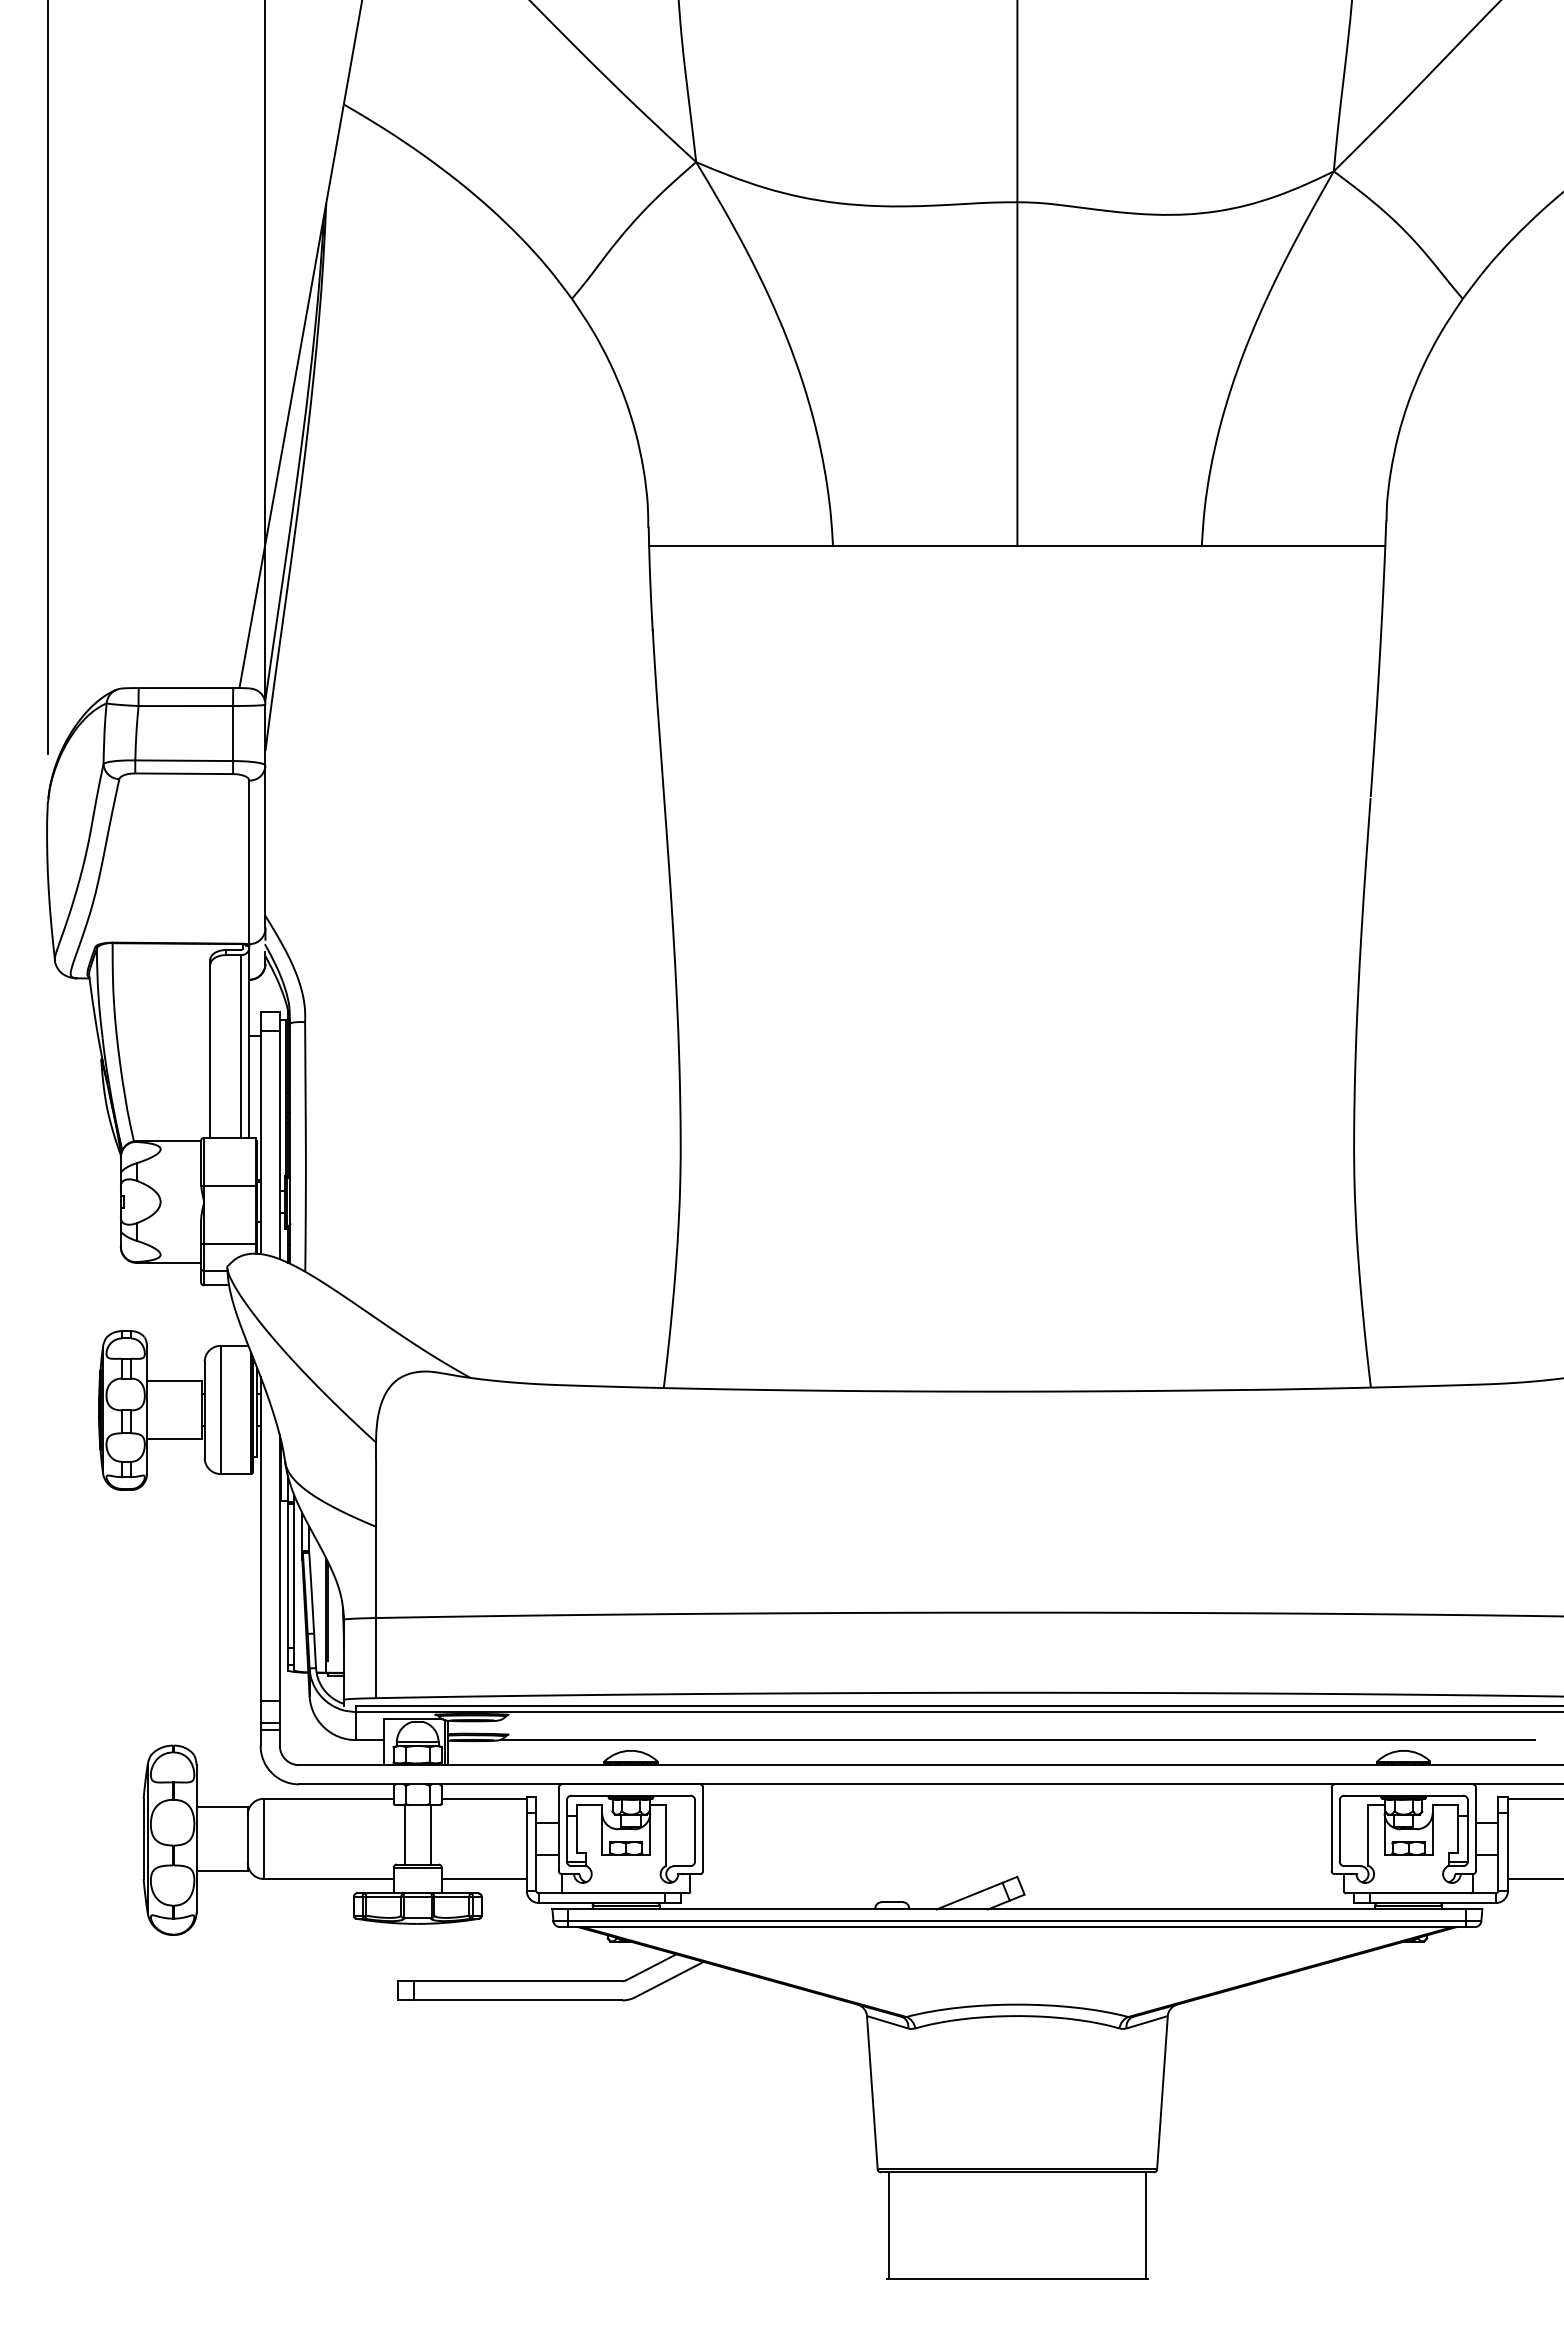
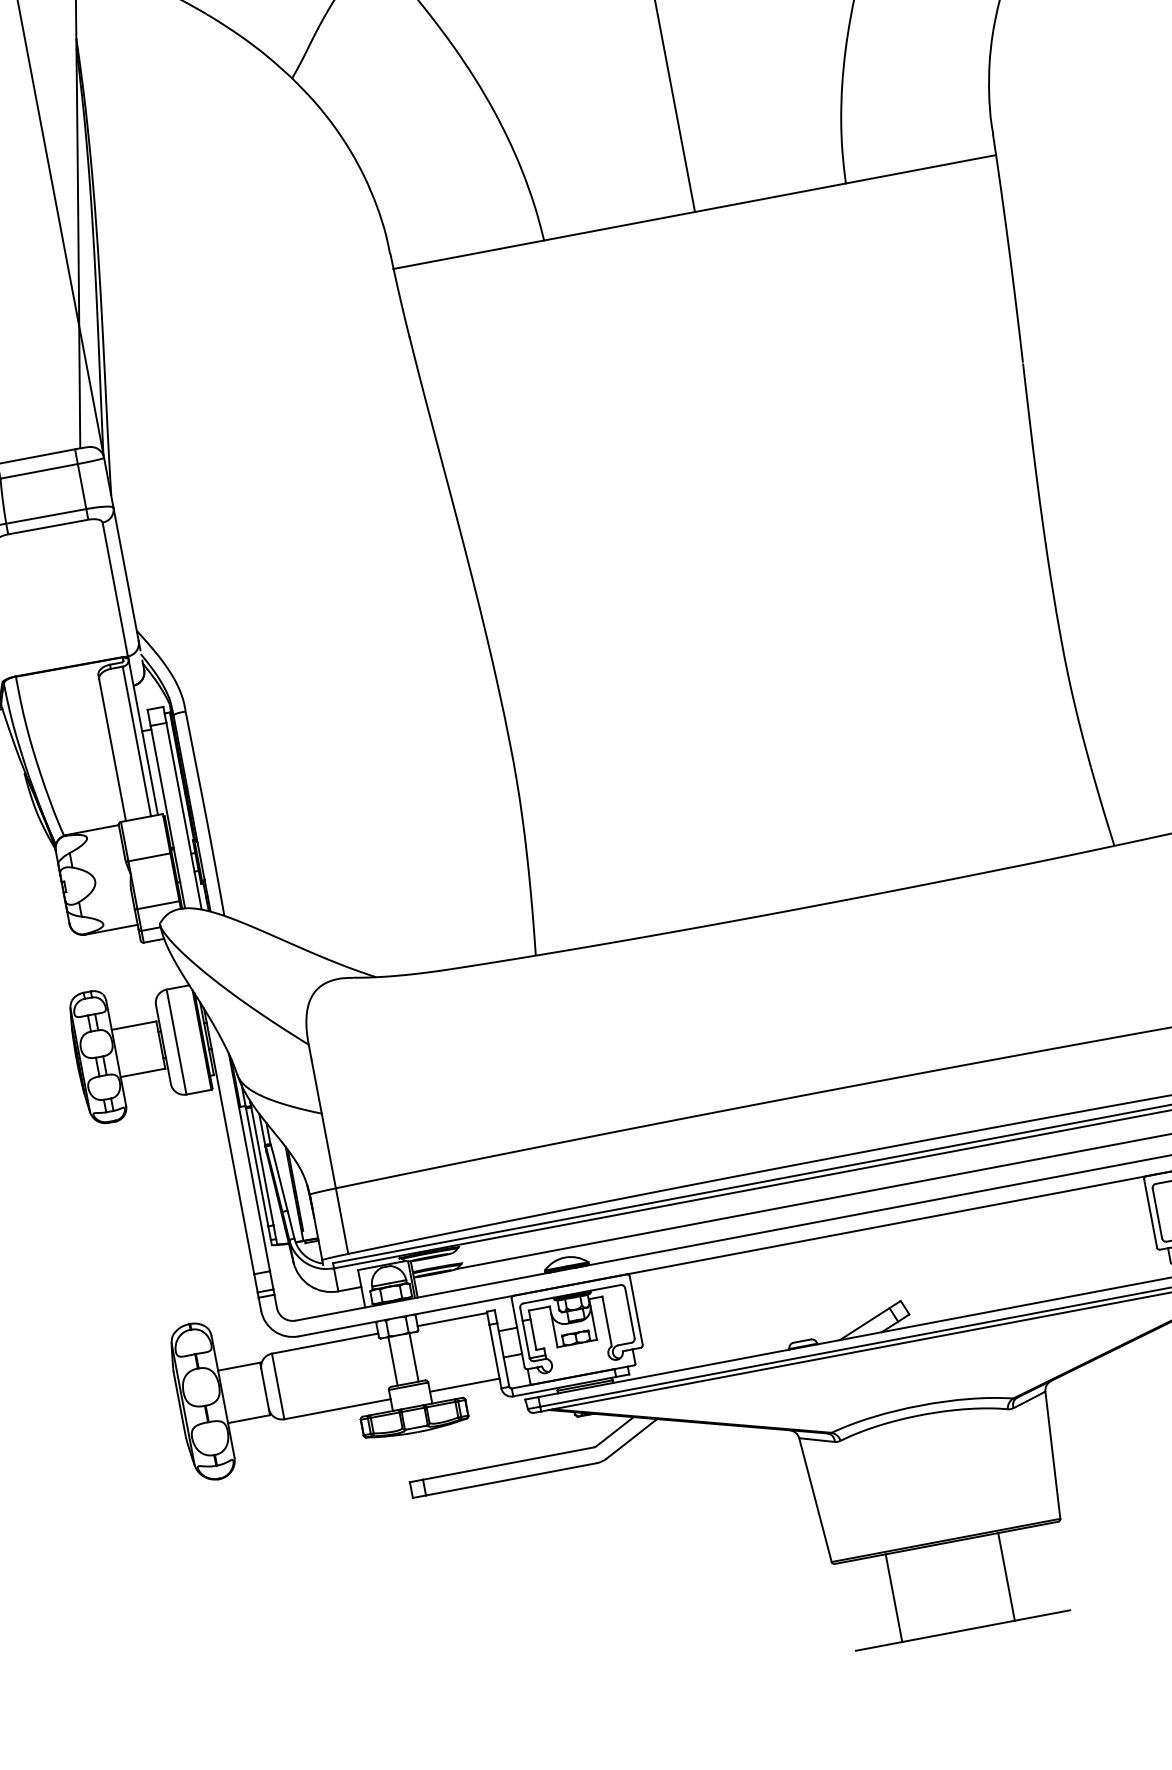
line: (889, 2225) -> (894, 1597), moved
line: (1145, 2225) -> (1006, 1576), moved

